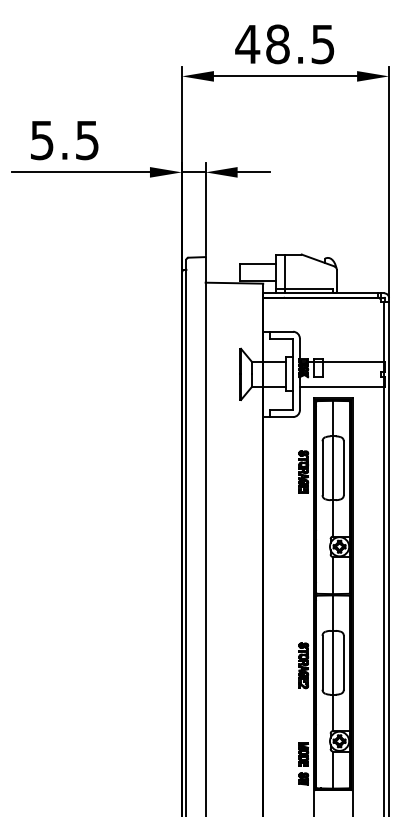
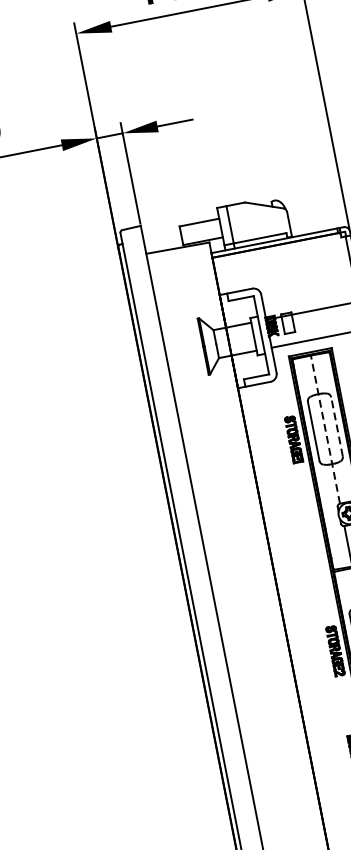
line: (333, 468) -> (325, 429), solid -> dashed
line: (343, 468) -> (336, 427), solid -> dashed

